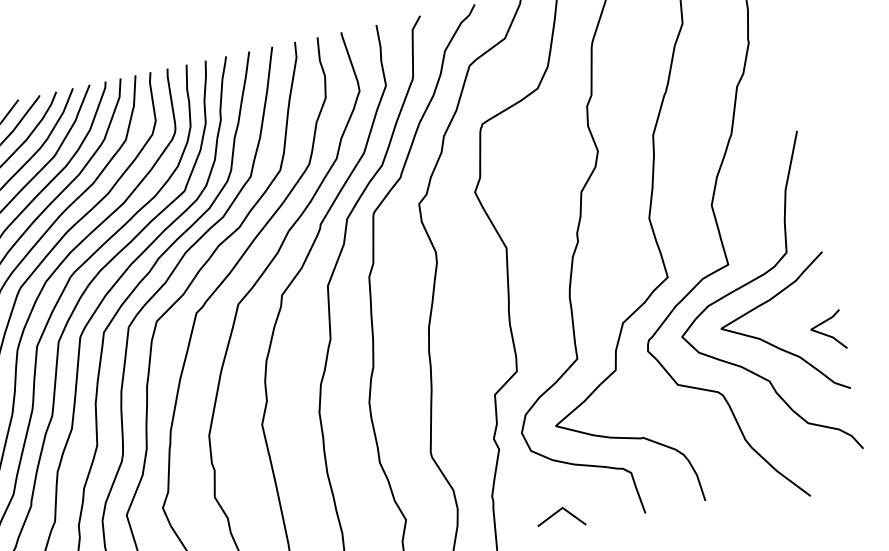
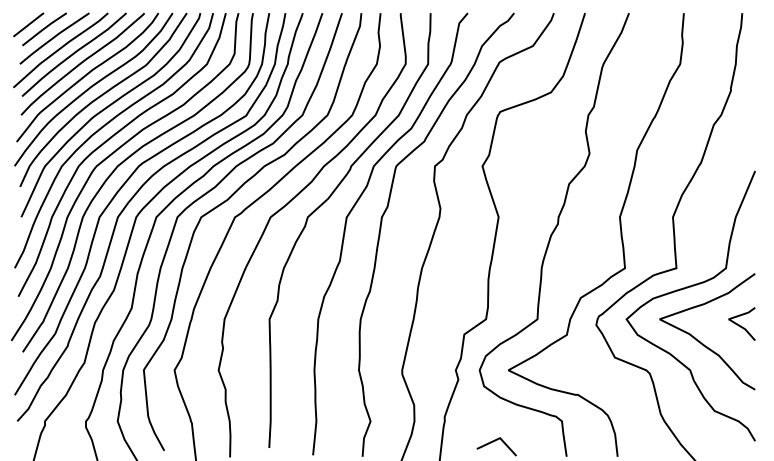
line: (827, 333) -> (741, 325), moved

